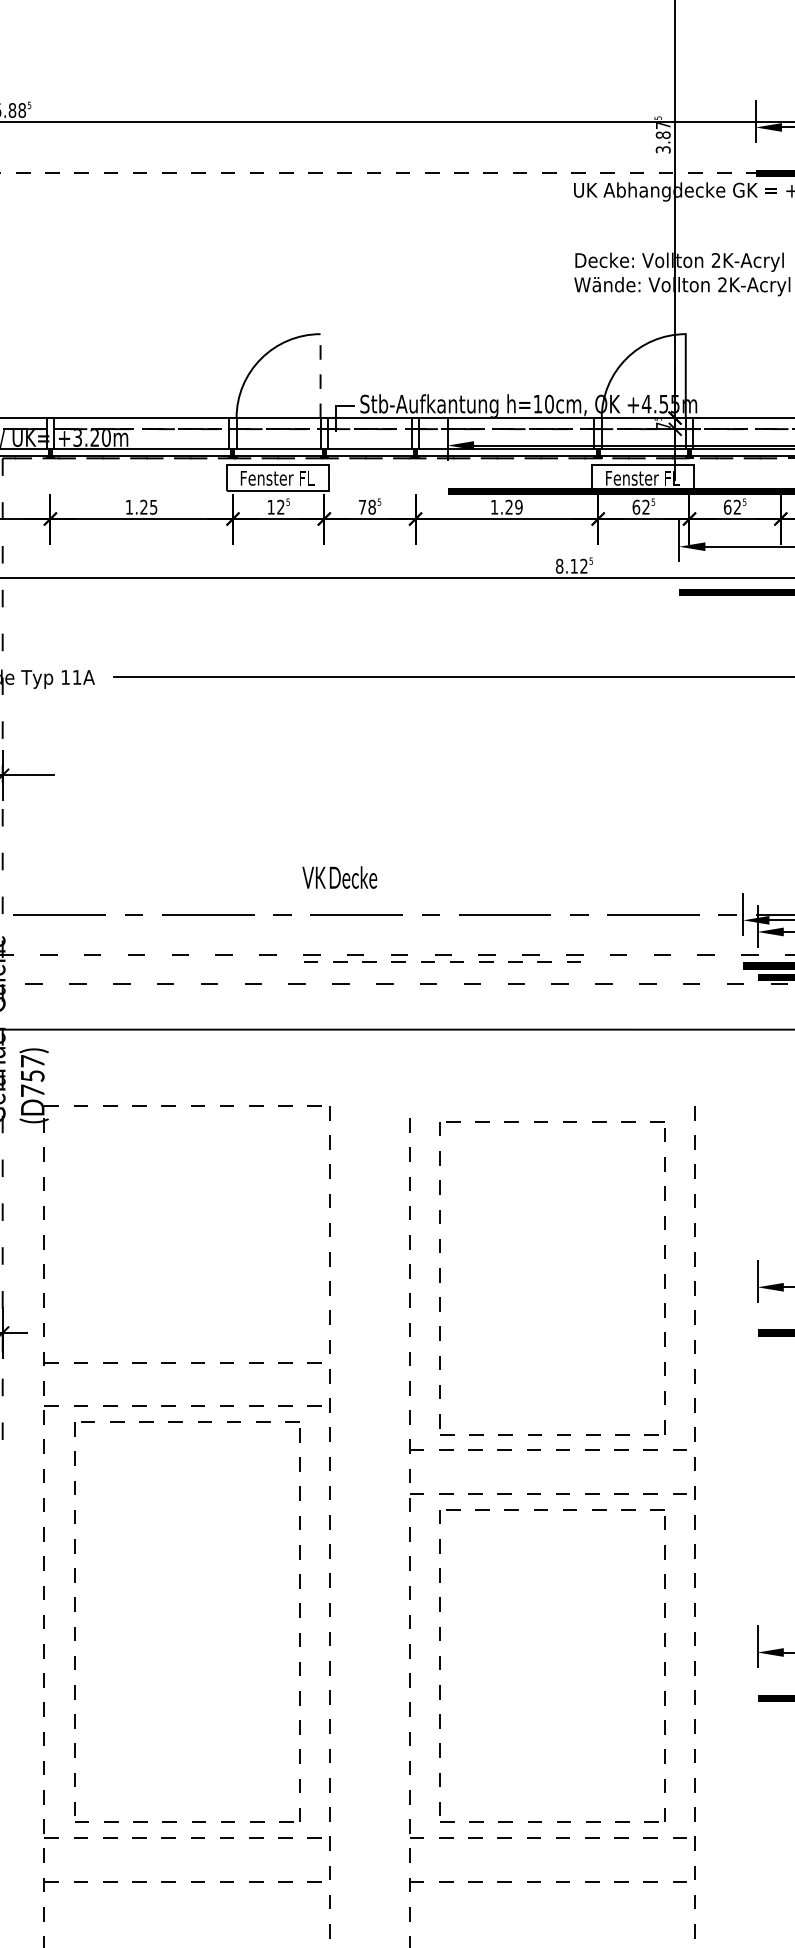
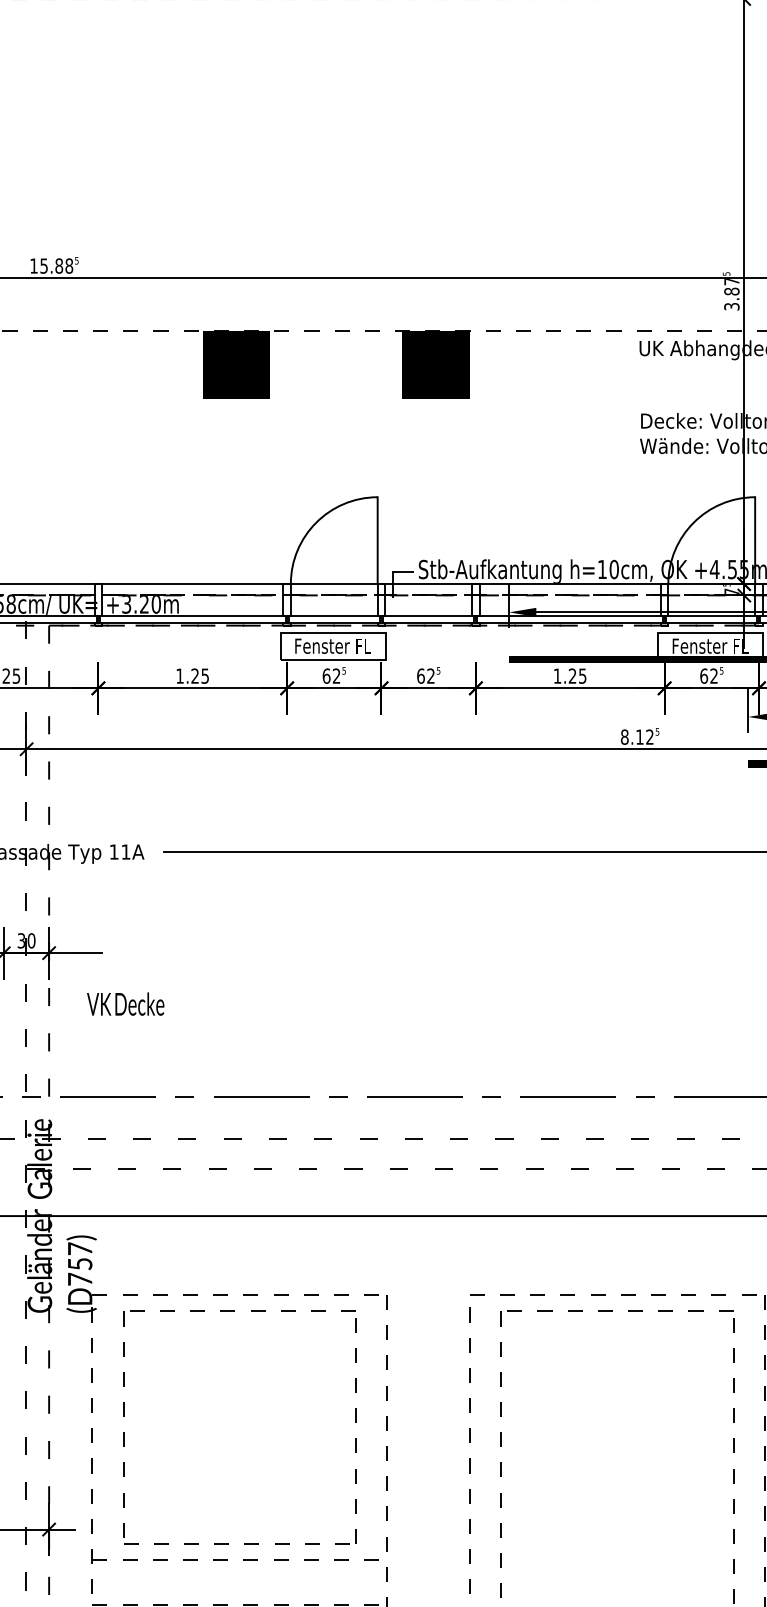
fill: (183, 205) -> (236, 364), added
fill: (376, 205) -> (435, 364), added
line: (320, 376) -> (377, 540), dashed -> solid
text: (270, 506) -> (325, 675), 12 -> 62
text: (366, 506) -> (425, 675), 78 -> 62
text: (518, 506) -> (582, 675), 1.29 -> 1.25
text: (339, 877) -> (125, 1004), moved
line: (434, 961) -> (605, 1294), moved
part: (182, 1122) -> (234, 1312), added

